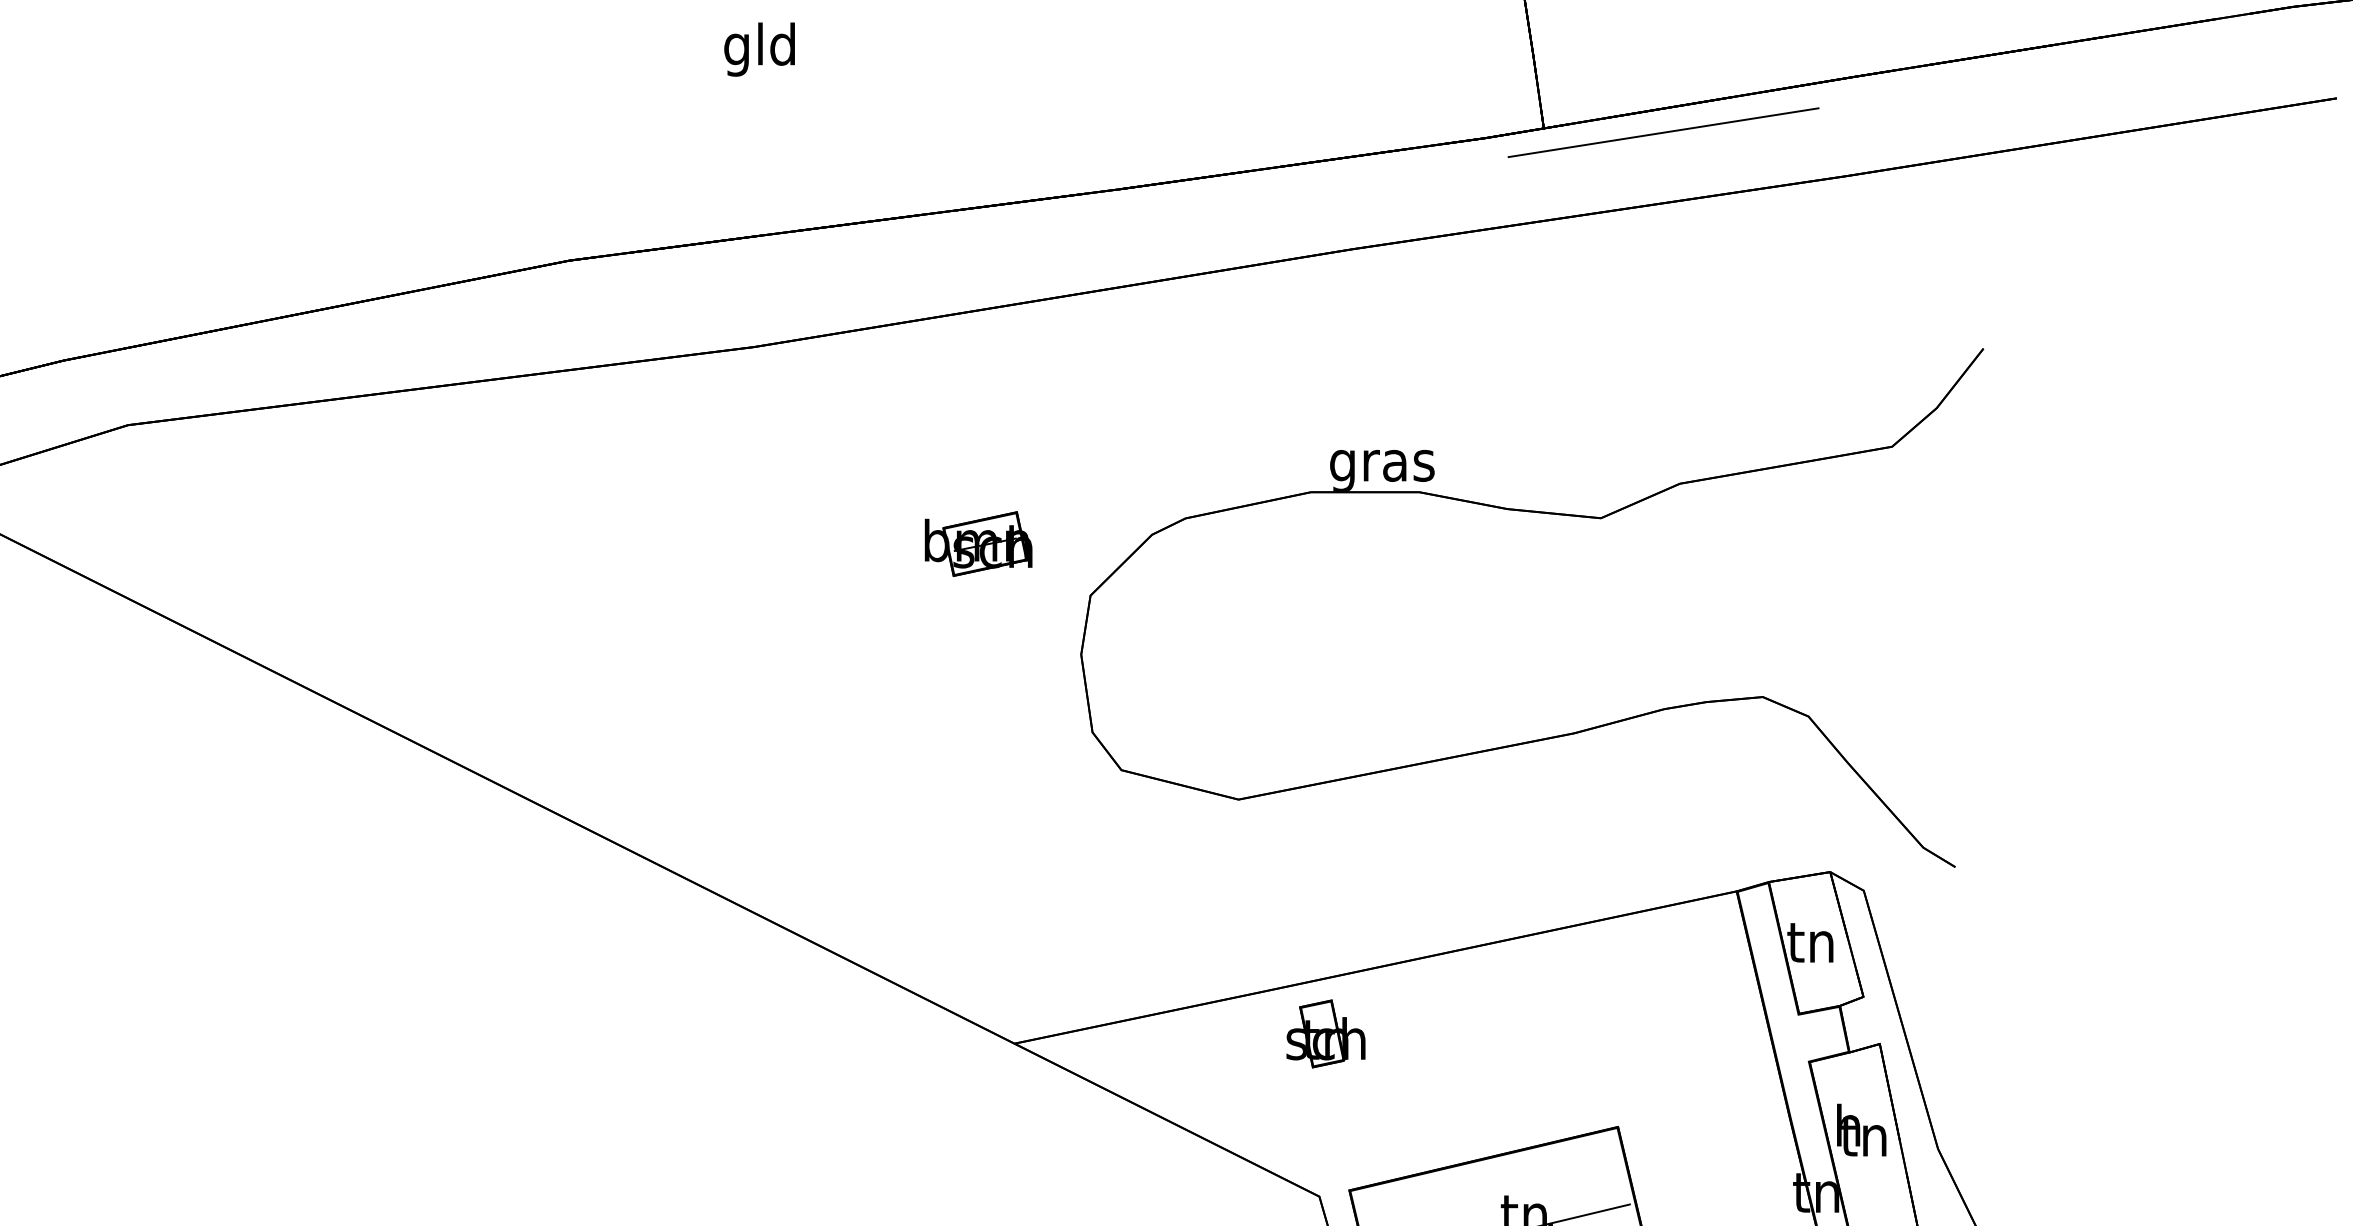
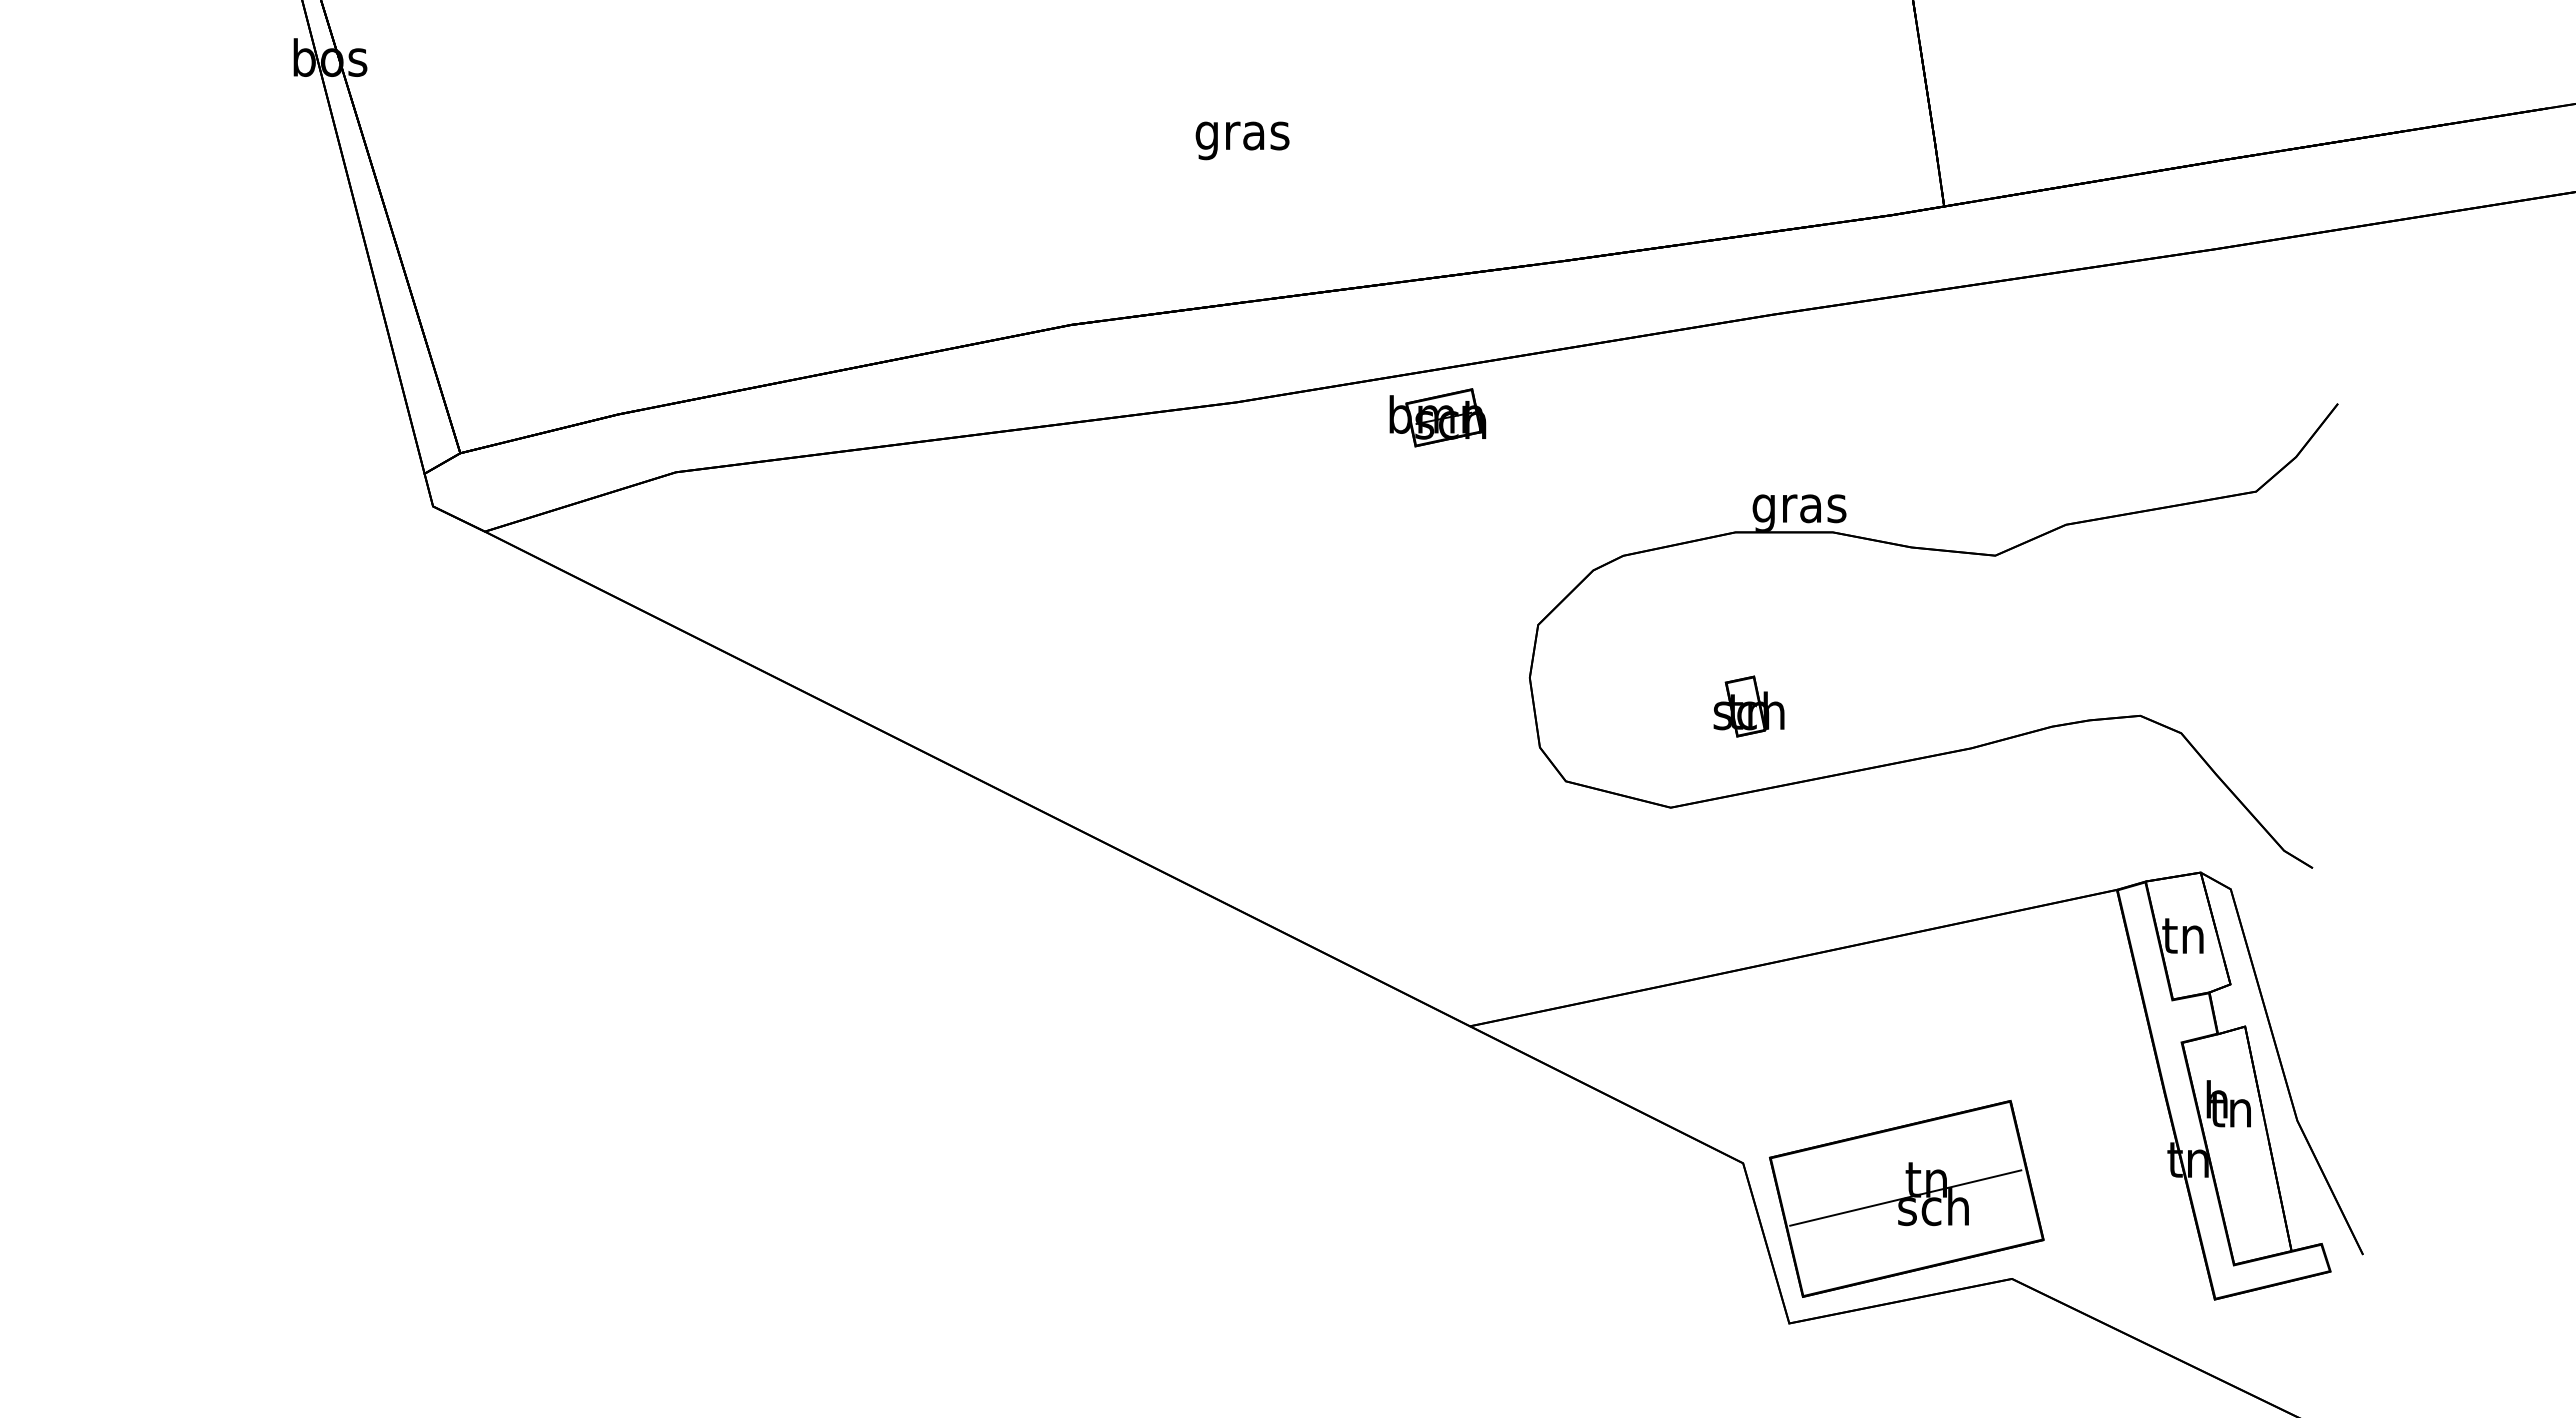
text: (760, 49) -> (1242, 135), gld -> gras
line: (1663, 132) -> (2051, 210), removed
part: (978, 543) -> (1437, 417), moved
part: (1325, 1033) -> (1748, 706), moved

